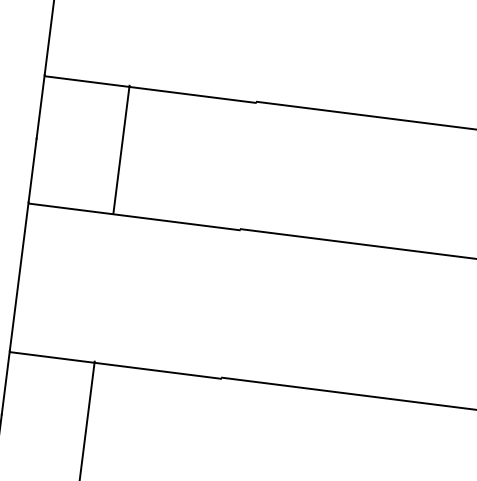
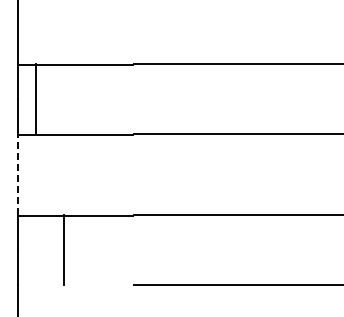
line: (121, 149) -> (36, 99), moved
line: (18, 276) -> (17, 174), solid -> dashed

